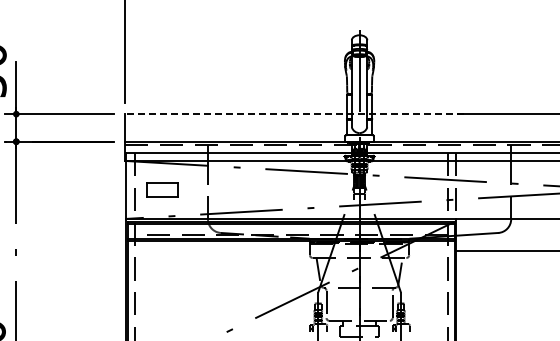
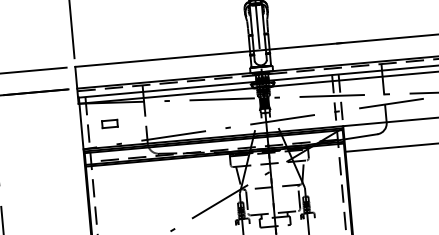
line: (293, 114) -> (207, 55), dashed -> solid
part: (162, 189) -> (109, 123), size x0.62

